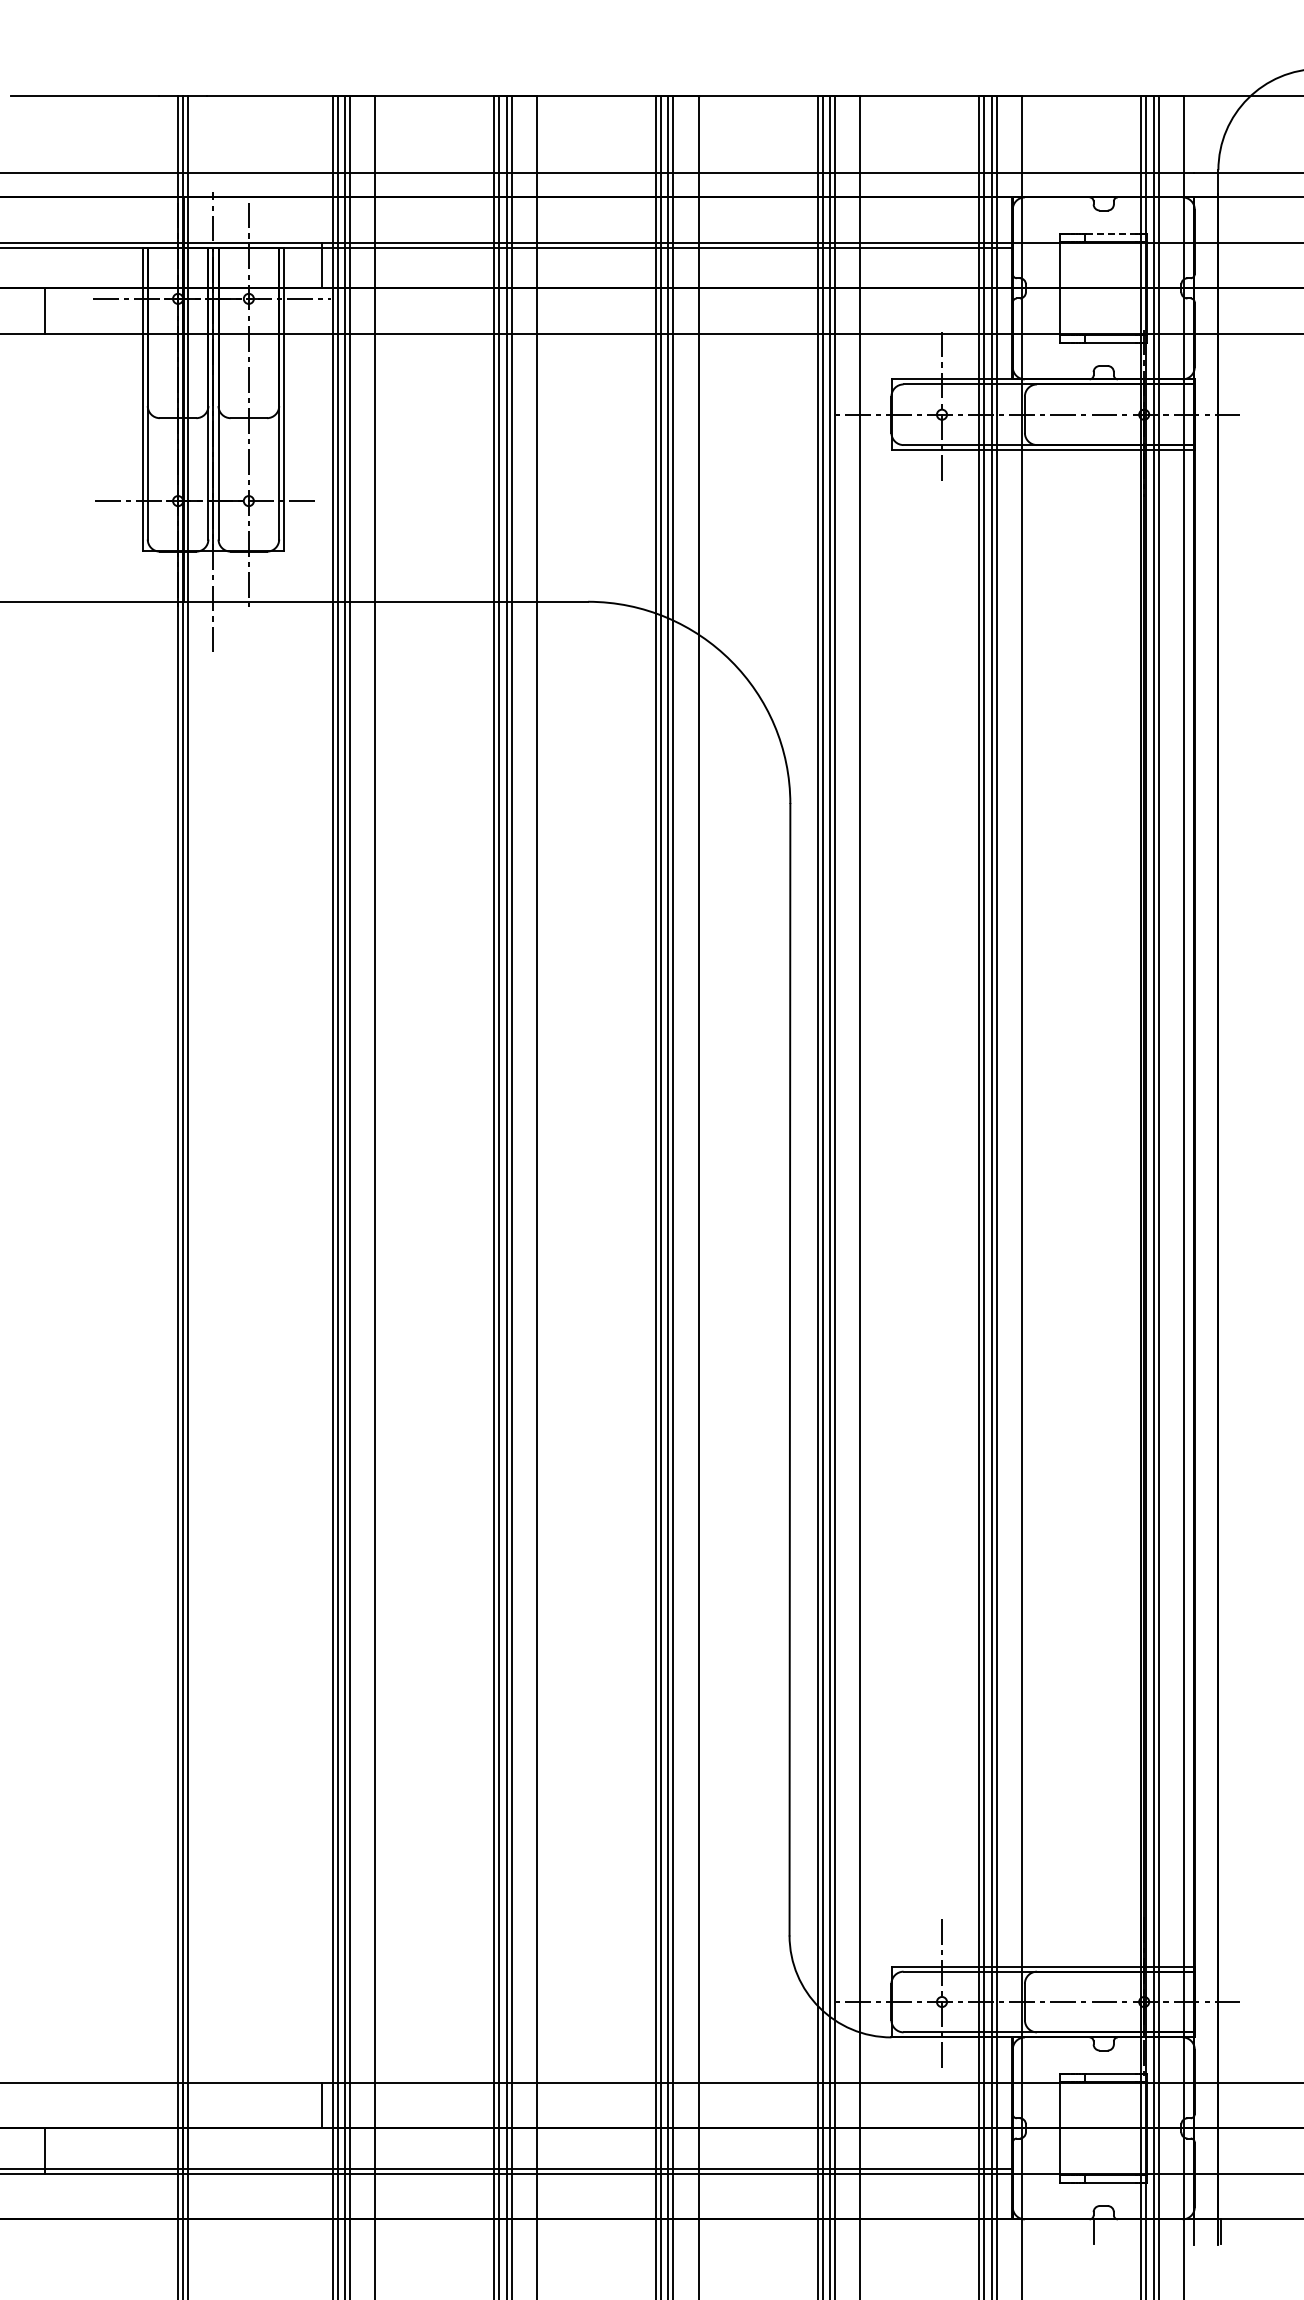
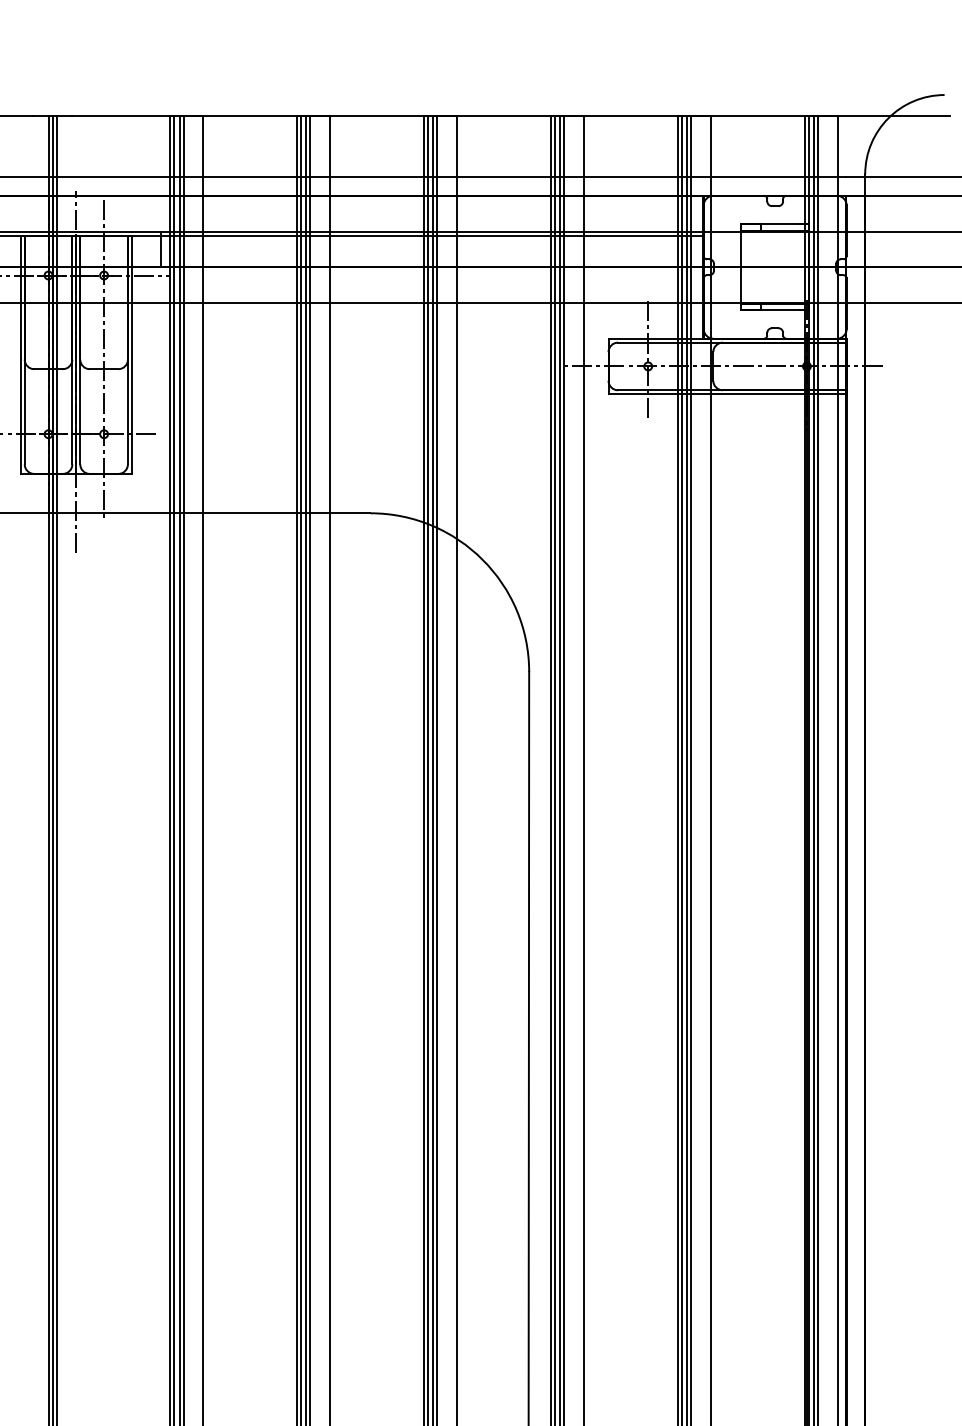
line: (1110, 233) -> (780, 224), dashed -> solid

